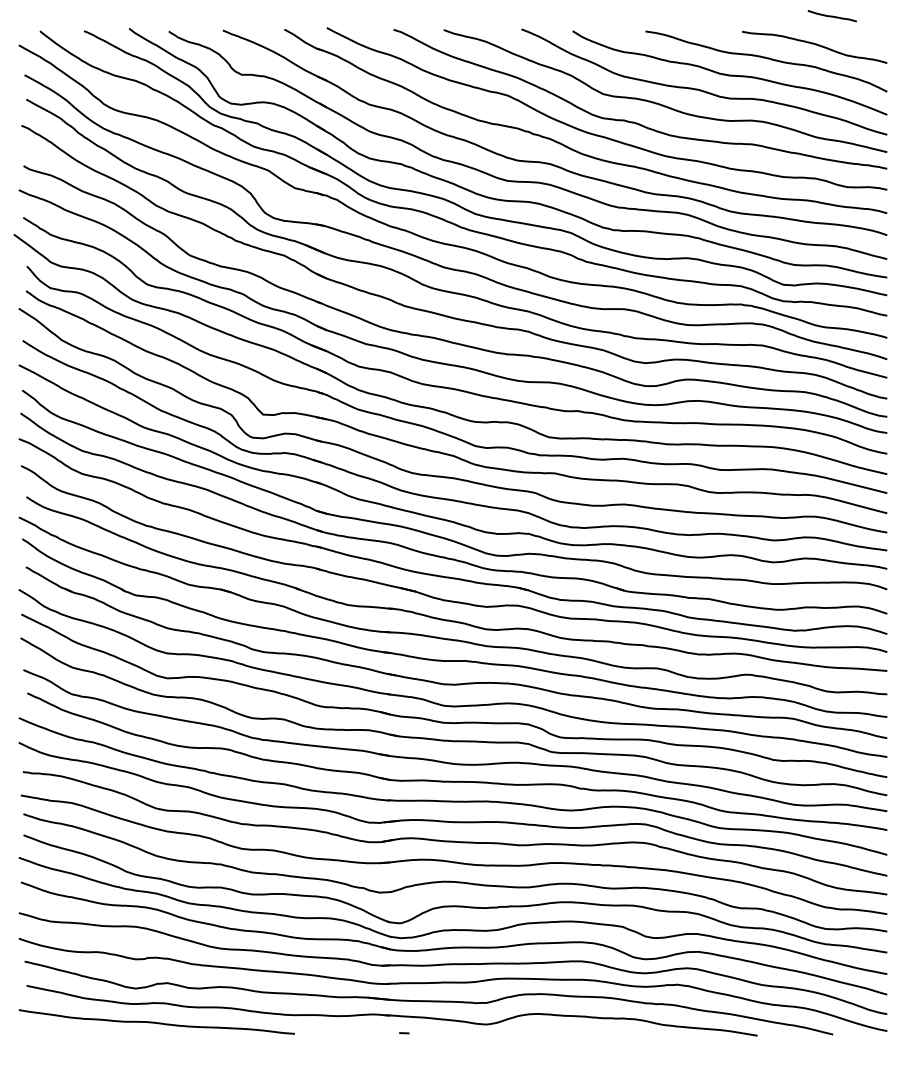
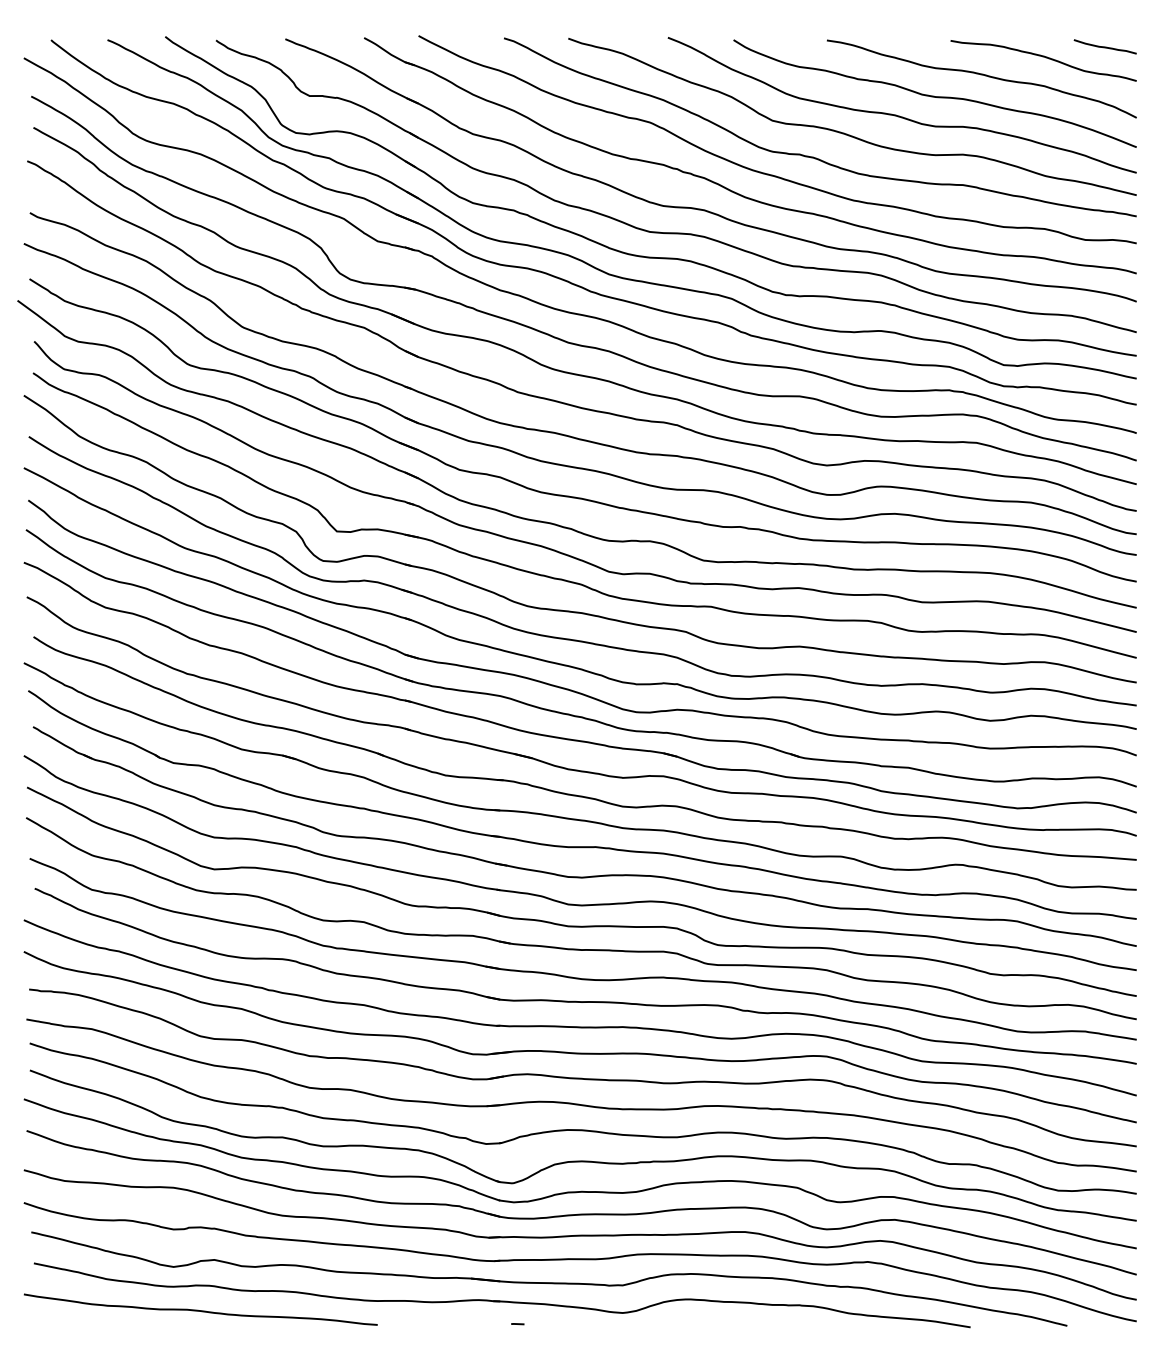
curve: (831, 15) -> (1104, 46), moved

